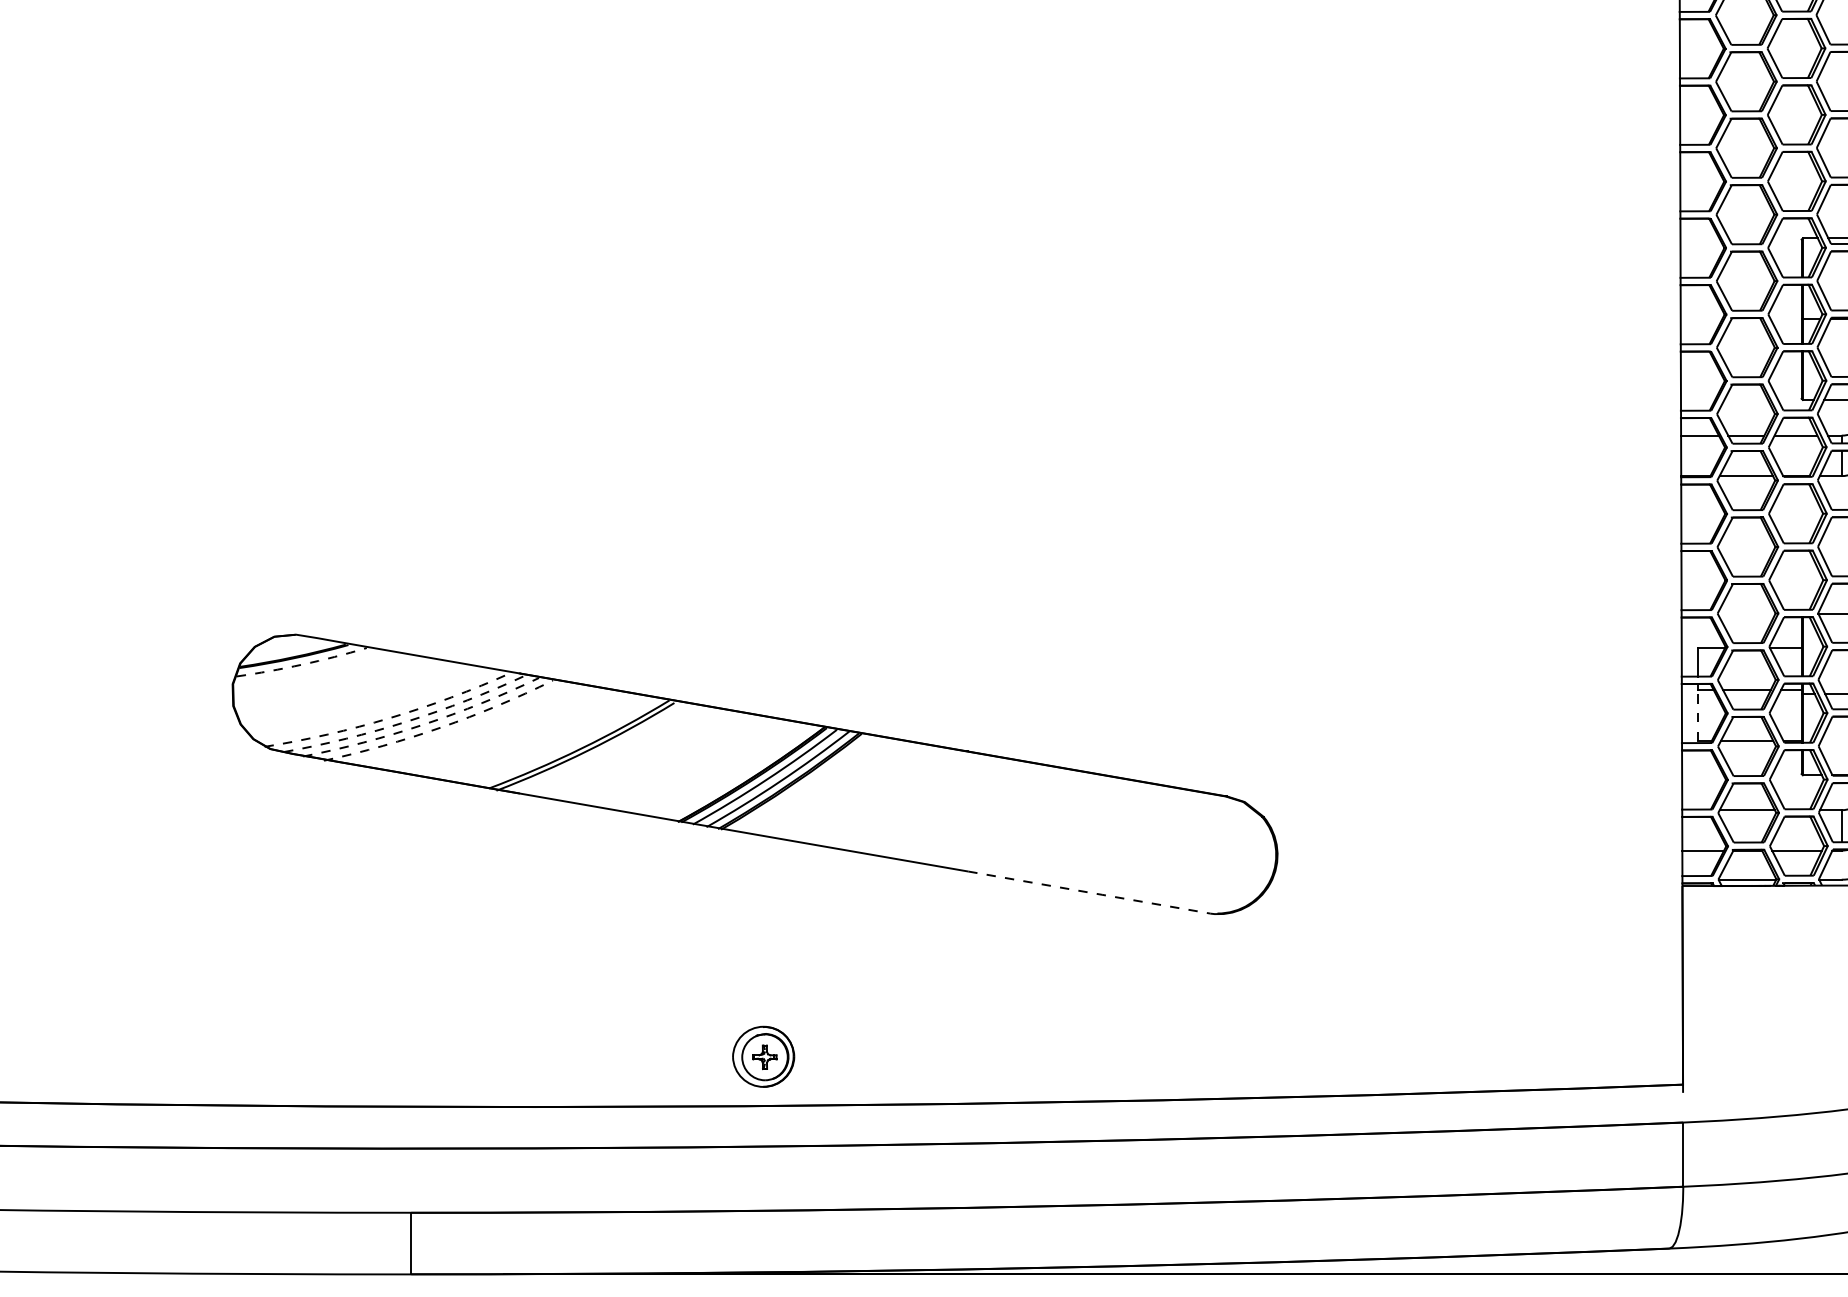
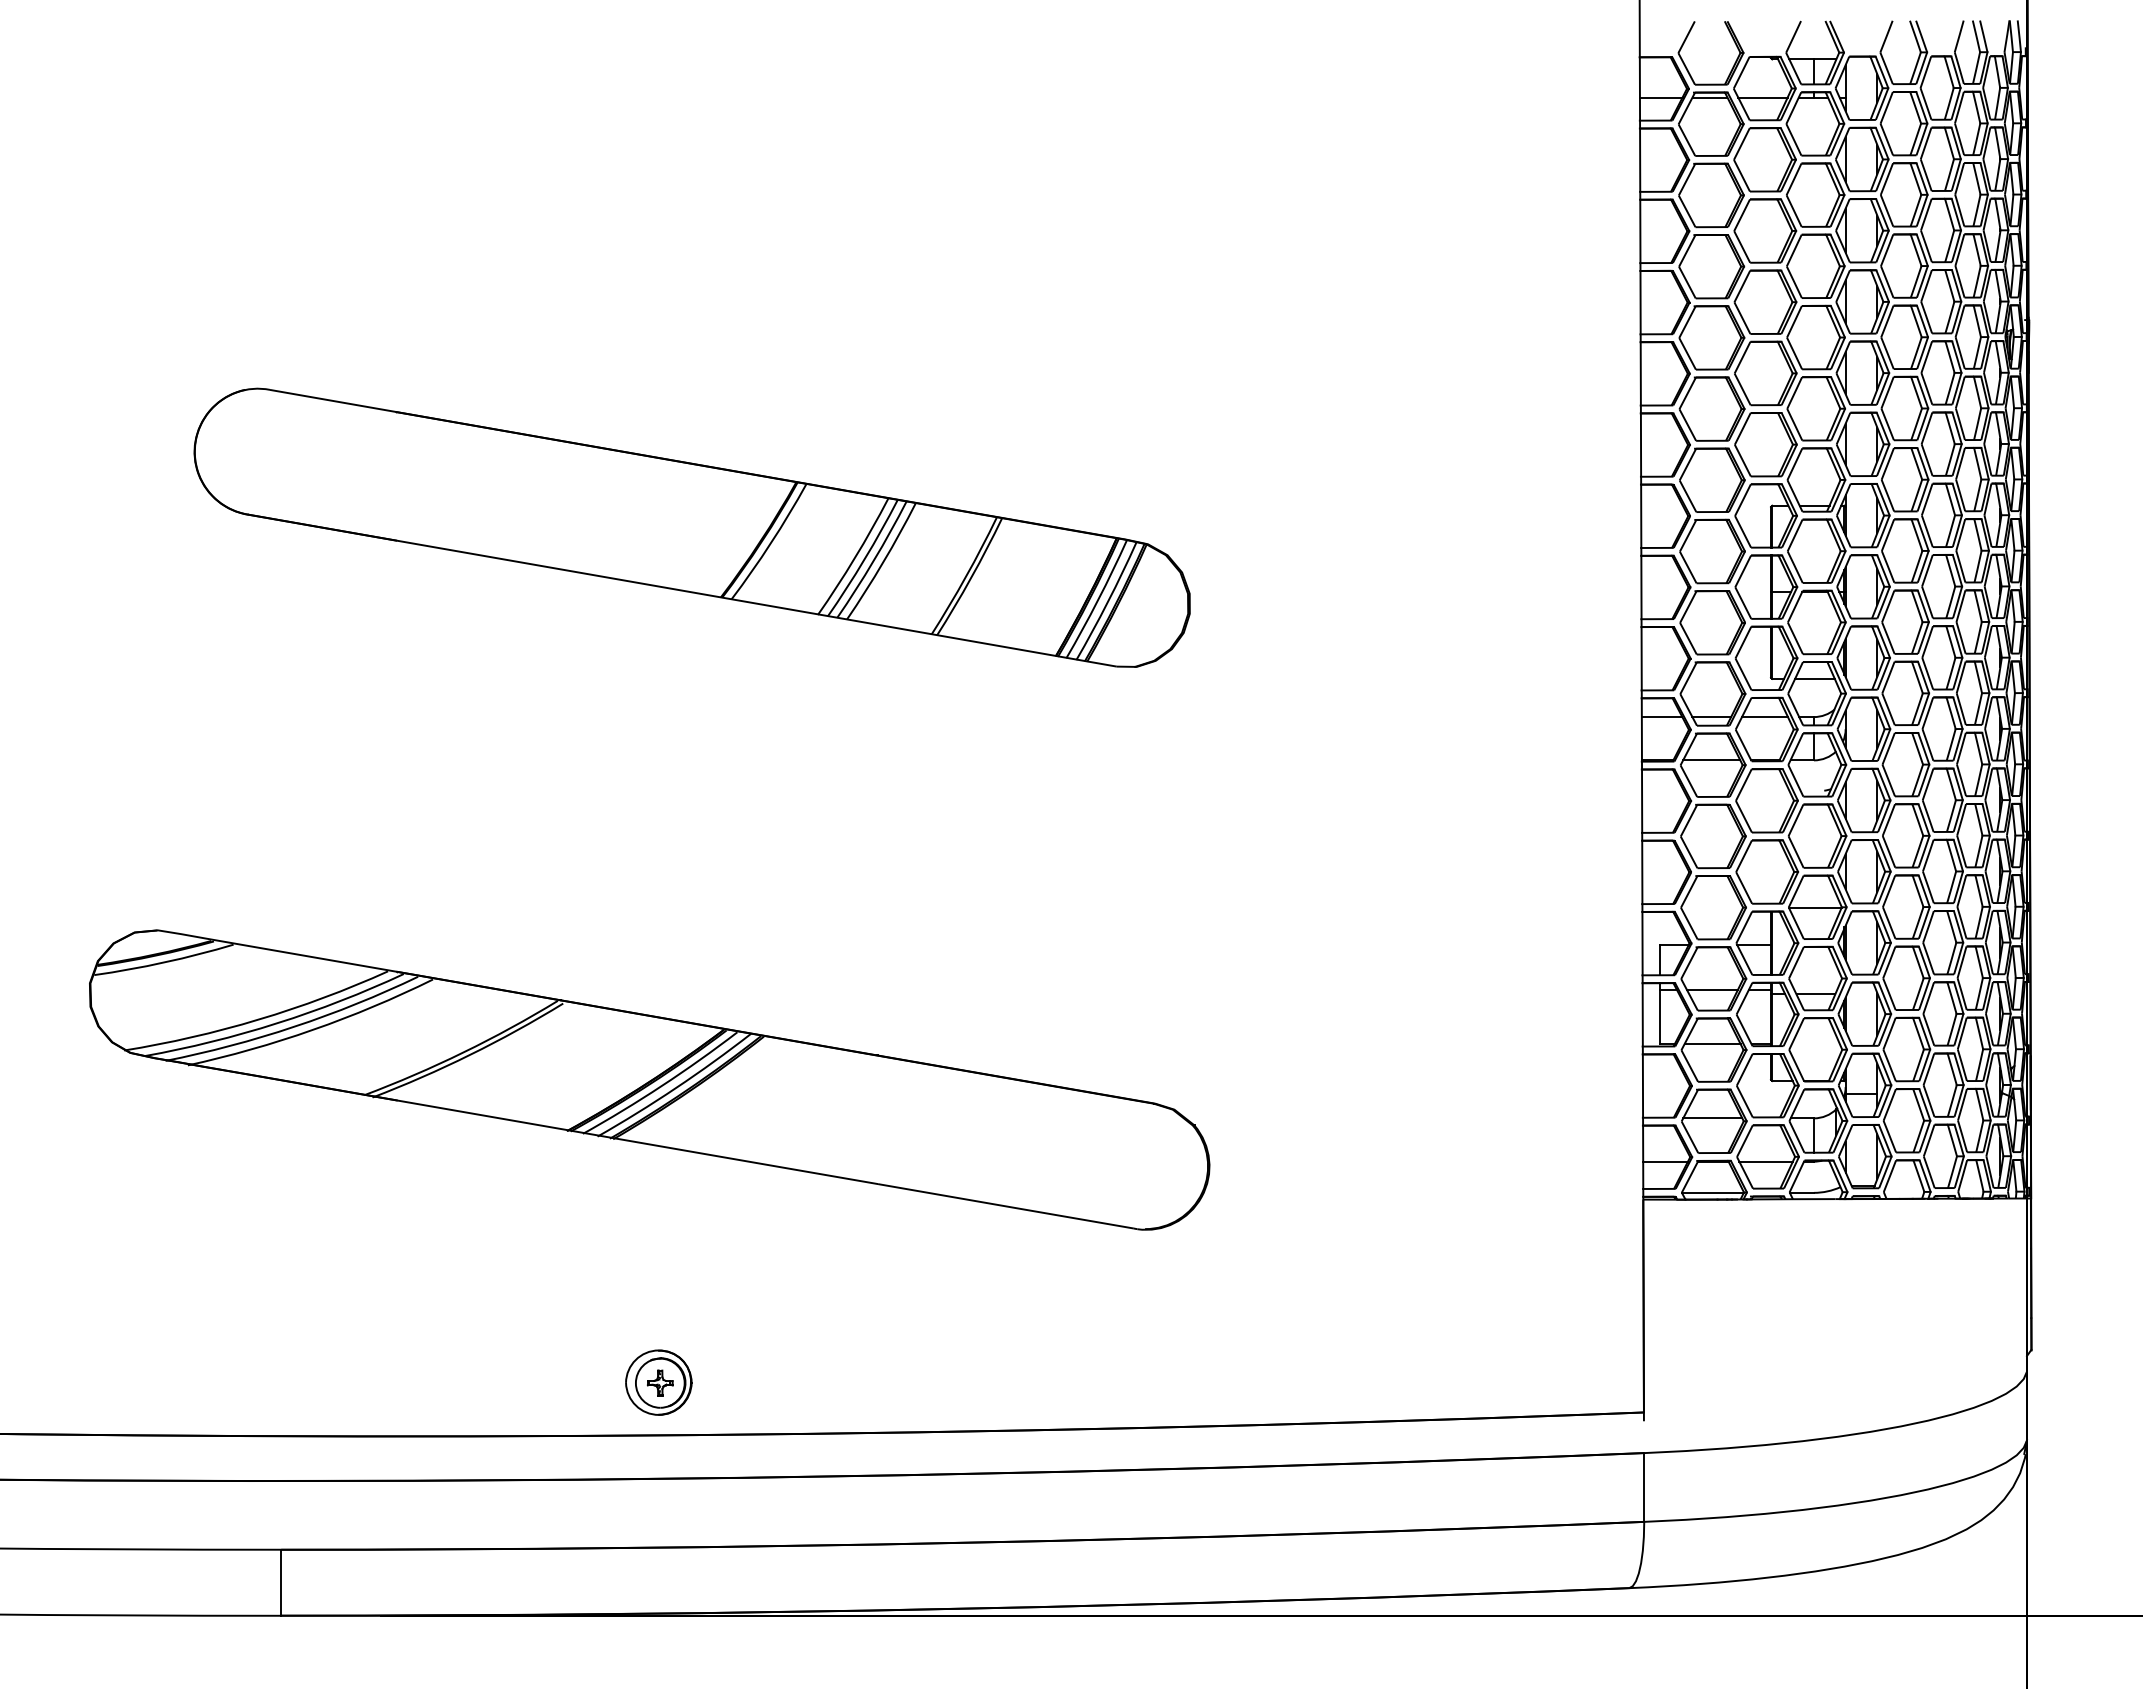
part: (794, 258) -> (691, 527), added
arc: (302, 664) -> (164, 962), dashed -> solid
line: (1698, 715) -> (1660, 1016), dashed -> solid
arc: (390, 717) -> (258, 1019), dashed -> solid
arc: (407, 721) -> (277, 1023), dashed -> solid
arc: (423, 724) -> (294, 1026), dashed -> solid
arc: (441, 727) -> (313, 1029), dashed -> solid
line: (1088, 892) -> (1006, 1206), dashed -> solid

